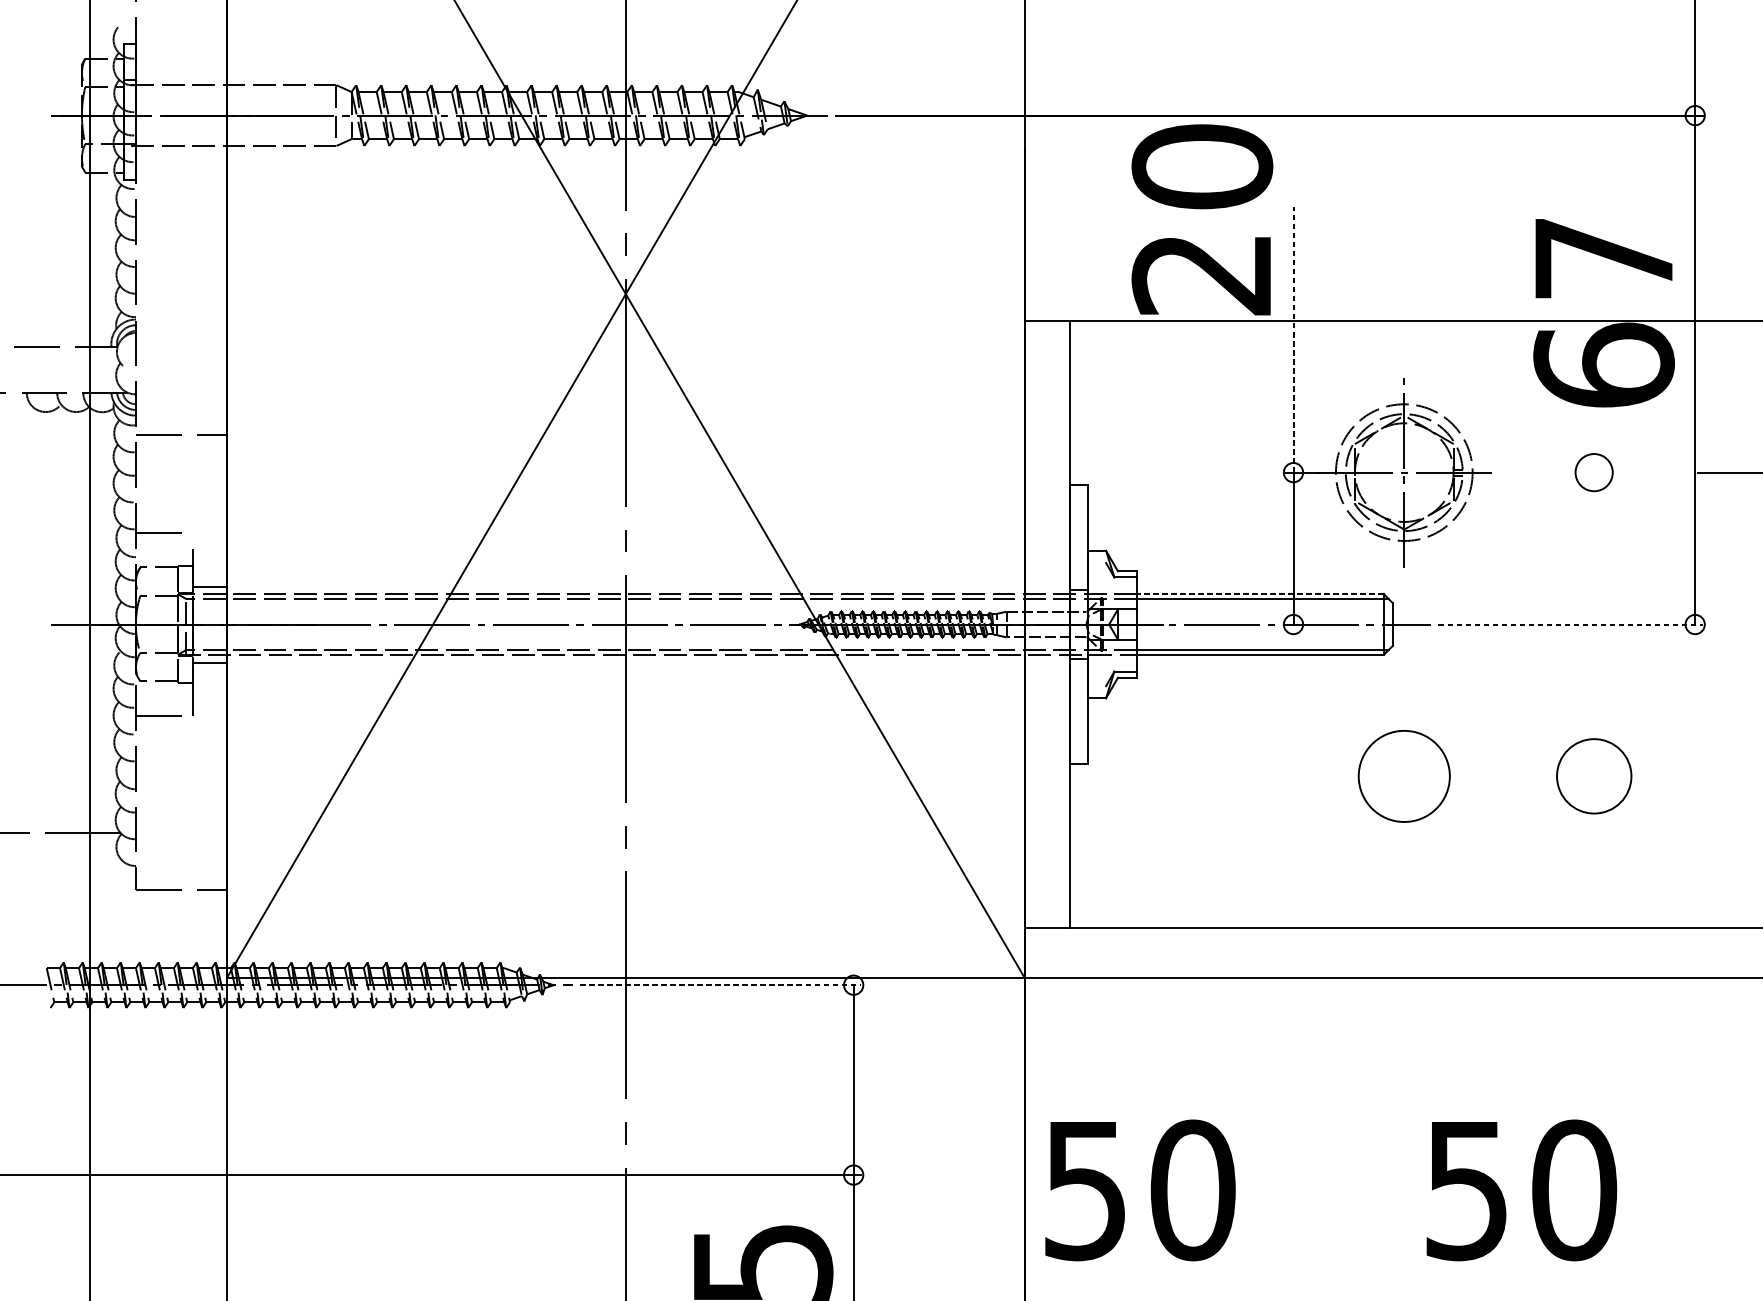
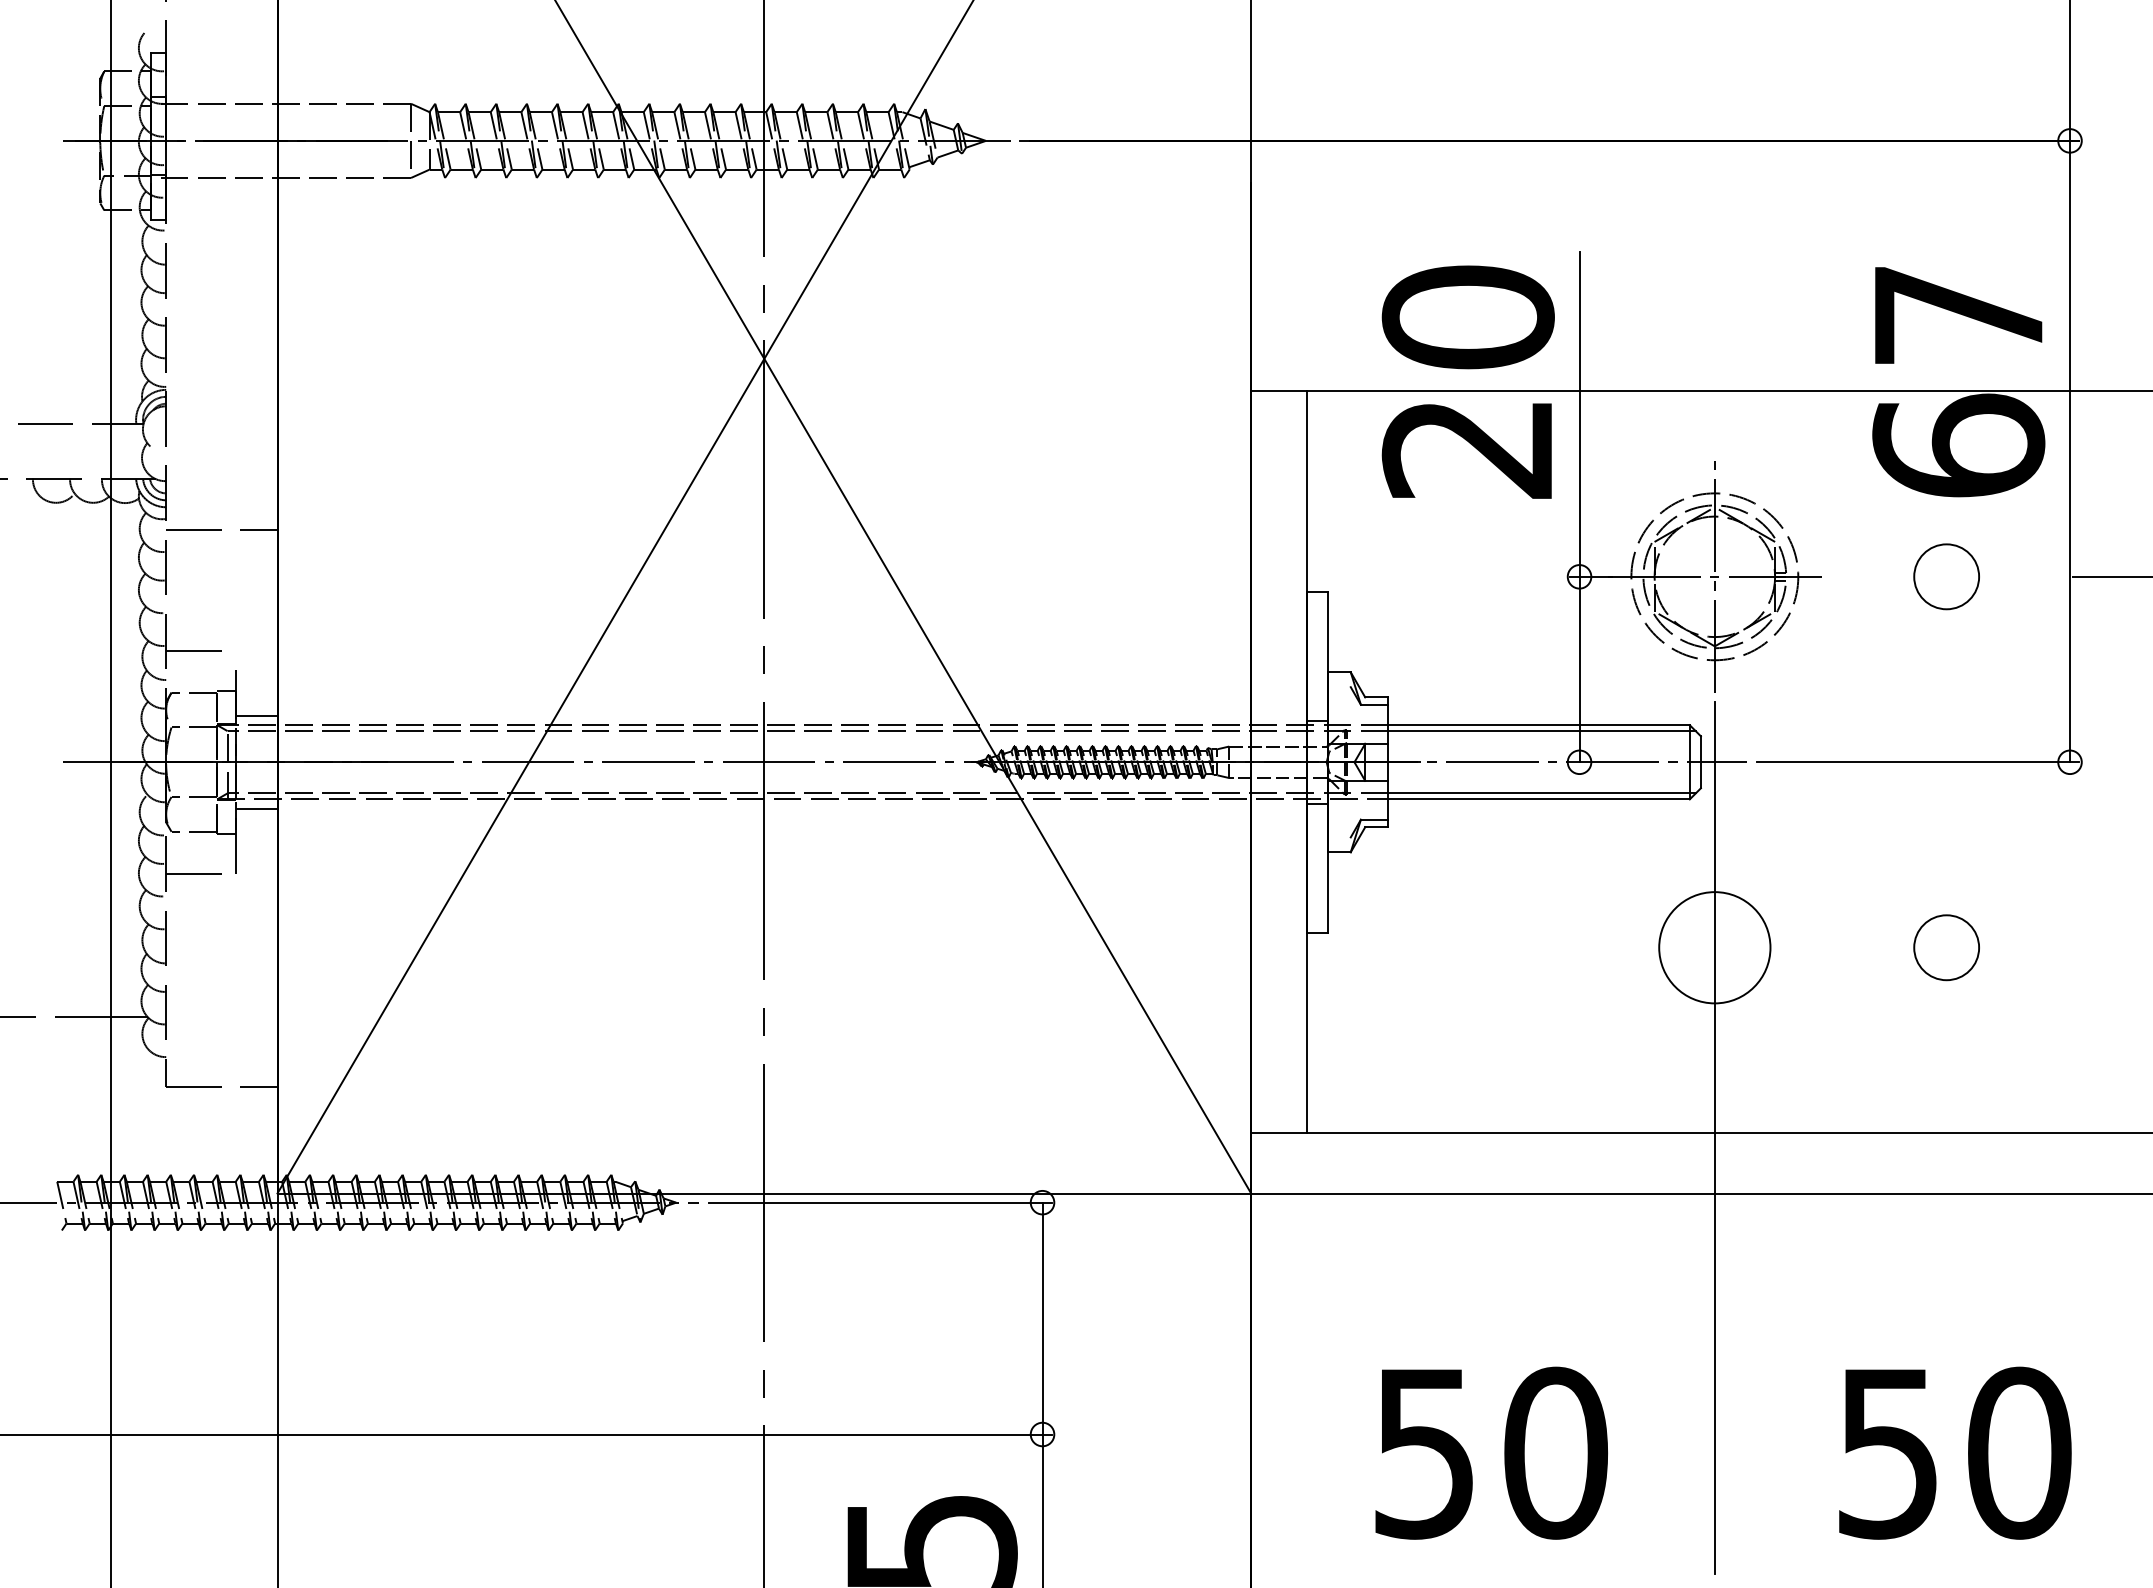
text: (1201, 219) -> (1467, 381), moved
line: (1293, 338) -> (1579, 413), dashed -> solid
circle: (1594, 472) -> (1946, 576), size x1.43
line: (1260, 594) -> (1539, 725), dashed -> solid
line: (1571, 624) -> (1918, 762), dashed -> solid
circle: (1594, 776) -> (1946, 947), size x0.71
line: (1404, 931) -> (1714, 1137), added
line: (720, 985) -> (880, 1202), dashed -> solid
text: (1140, 1189) -> (1491, 1452), moved
text: (1521, 1189) -> (1955, 1452), moved

